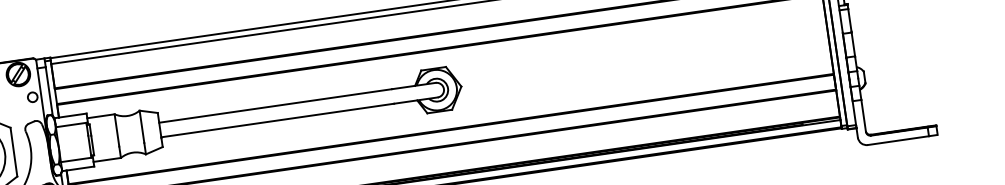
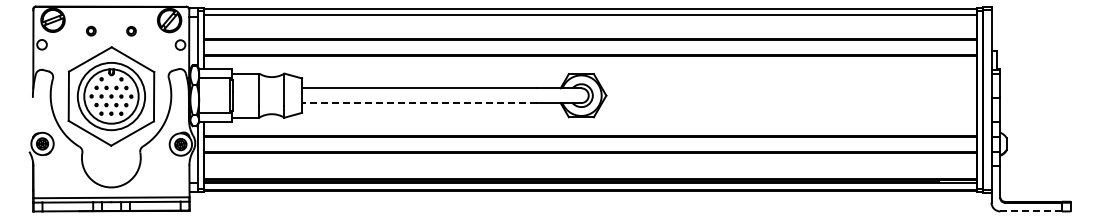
line: (277, 121) -> (419, 103), solid -> dashed
line: (898, 140) -> (1031, 211), solid -> dashed

